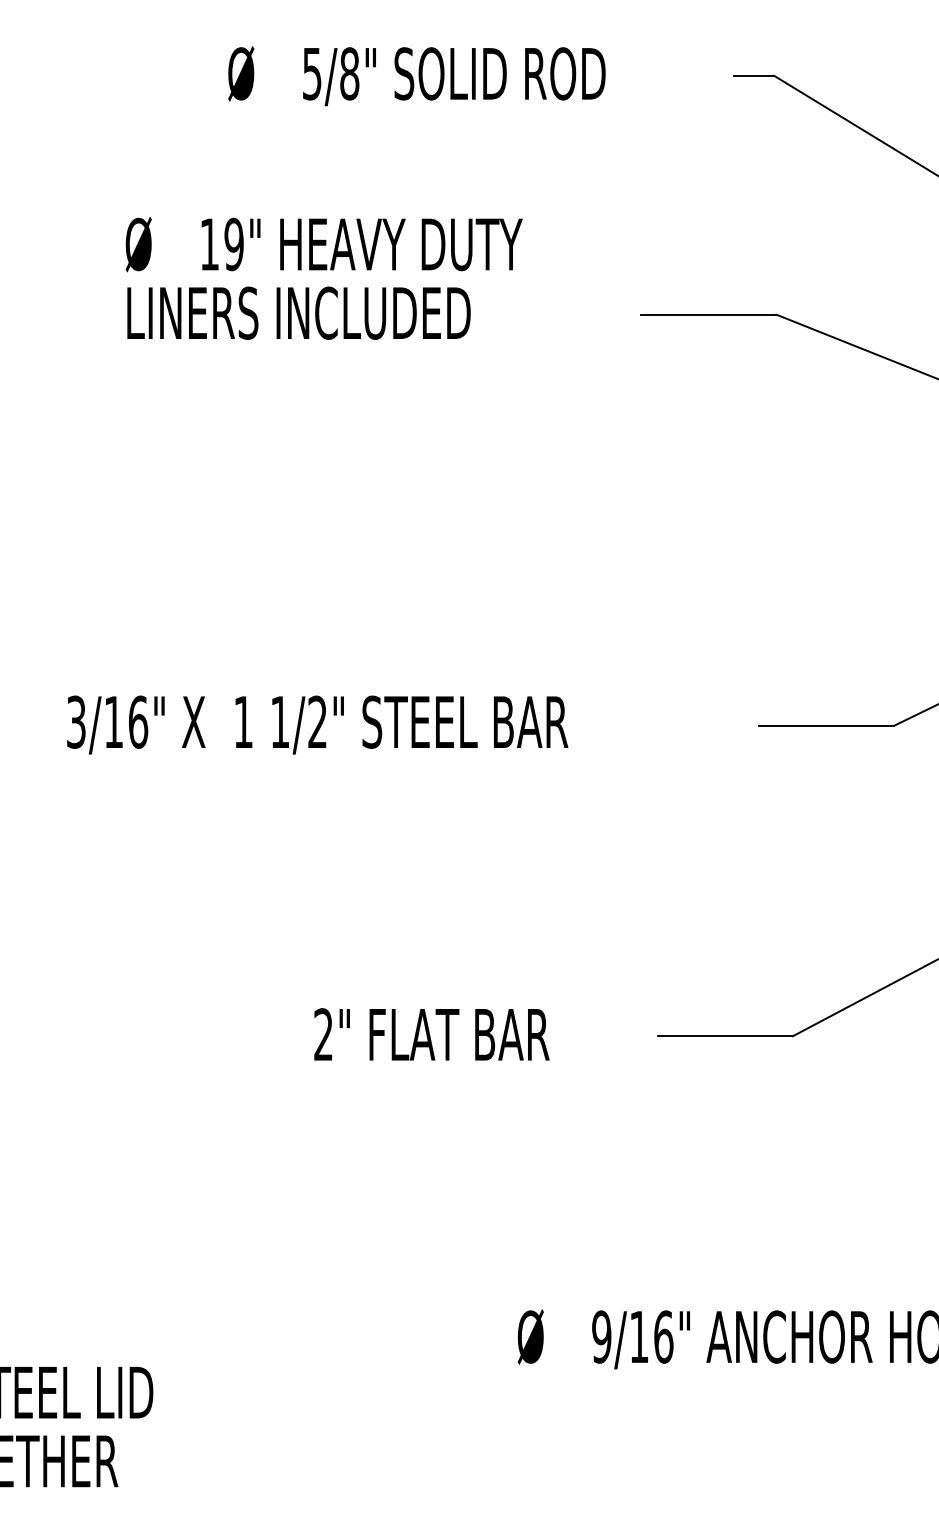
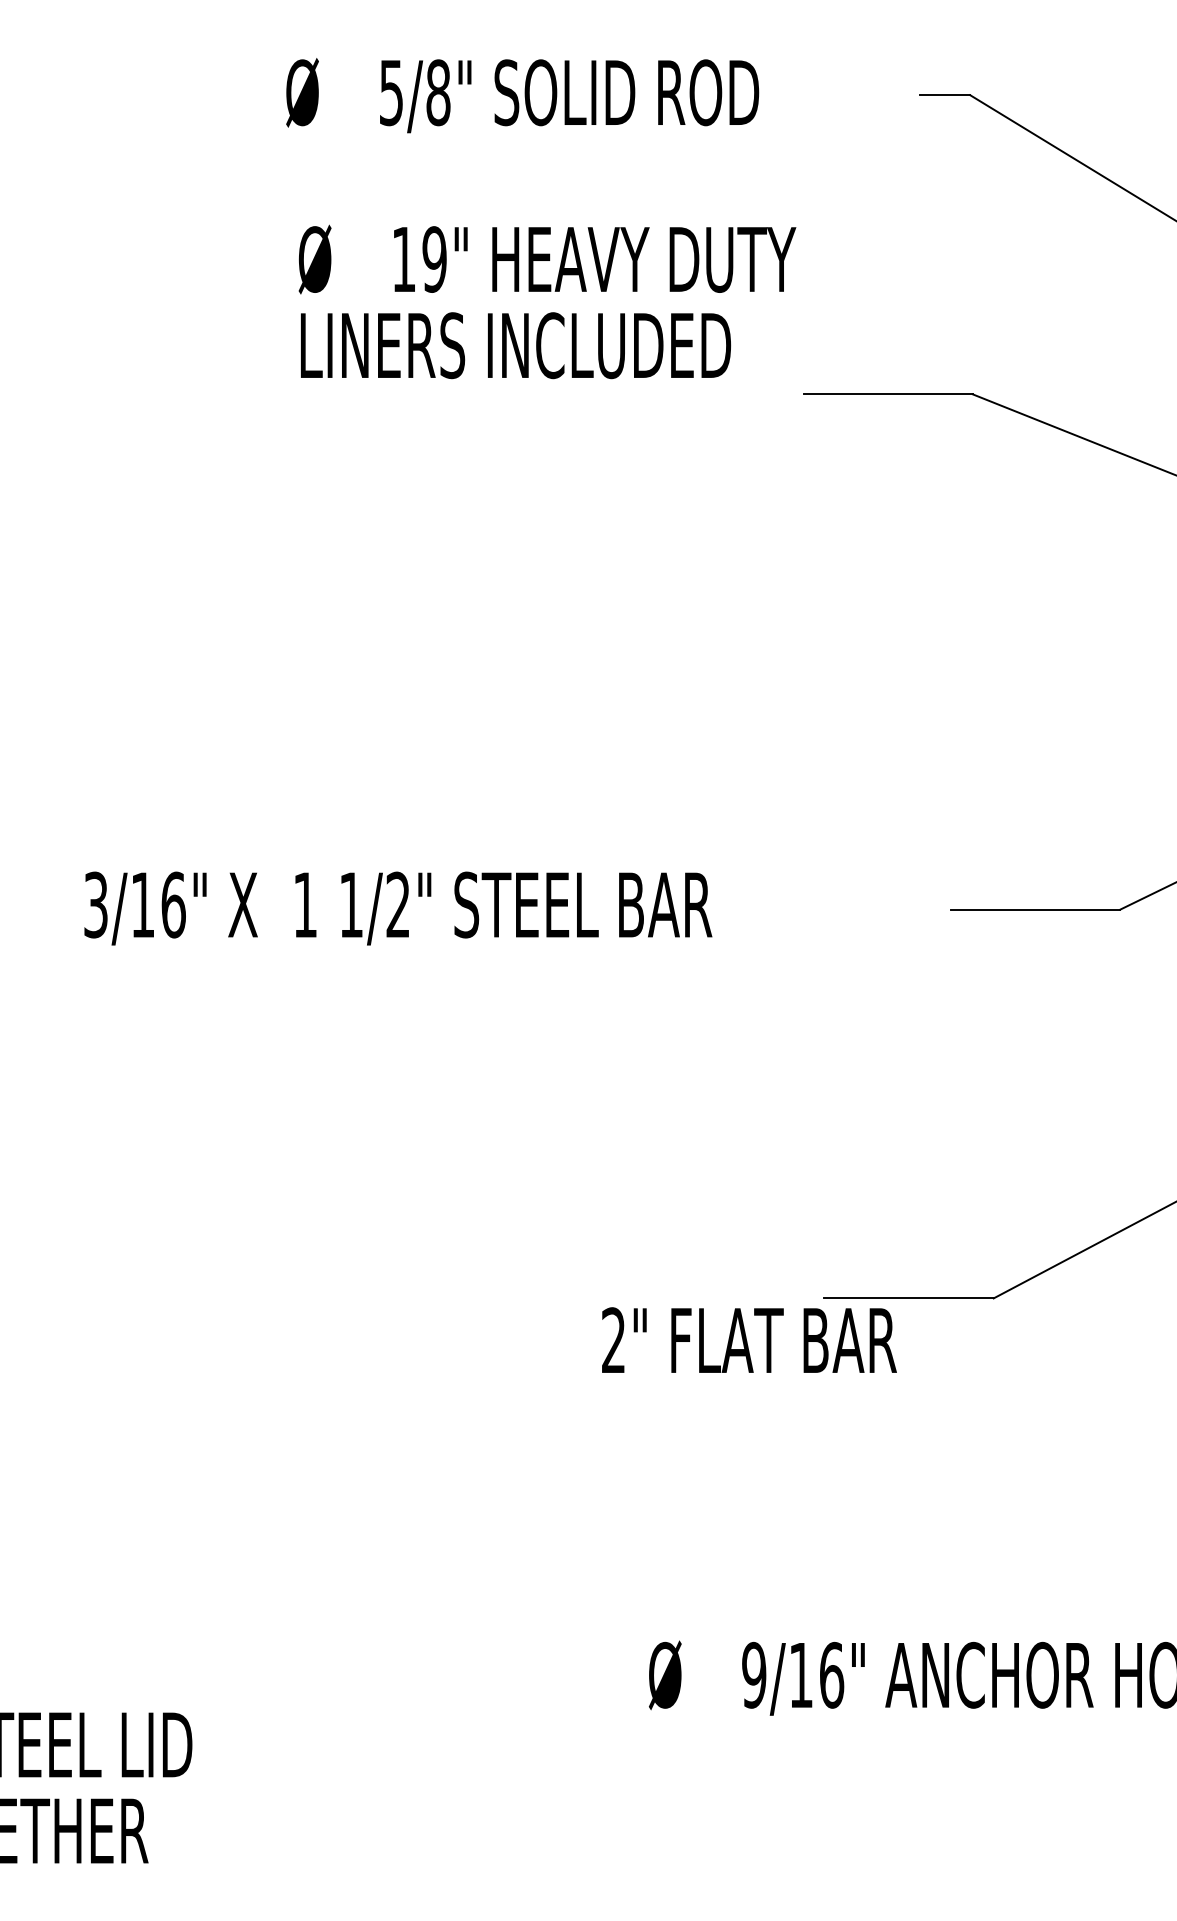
text: (324, 278) -> (547, 301), moved
text: (431, 1033) -> (749, 1339), moved

